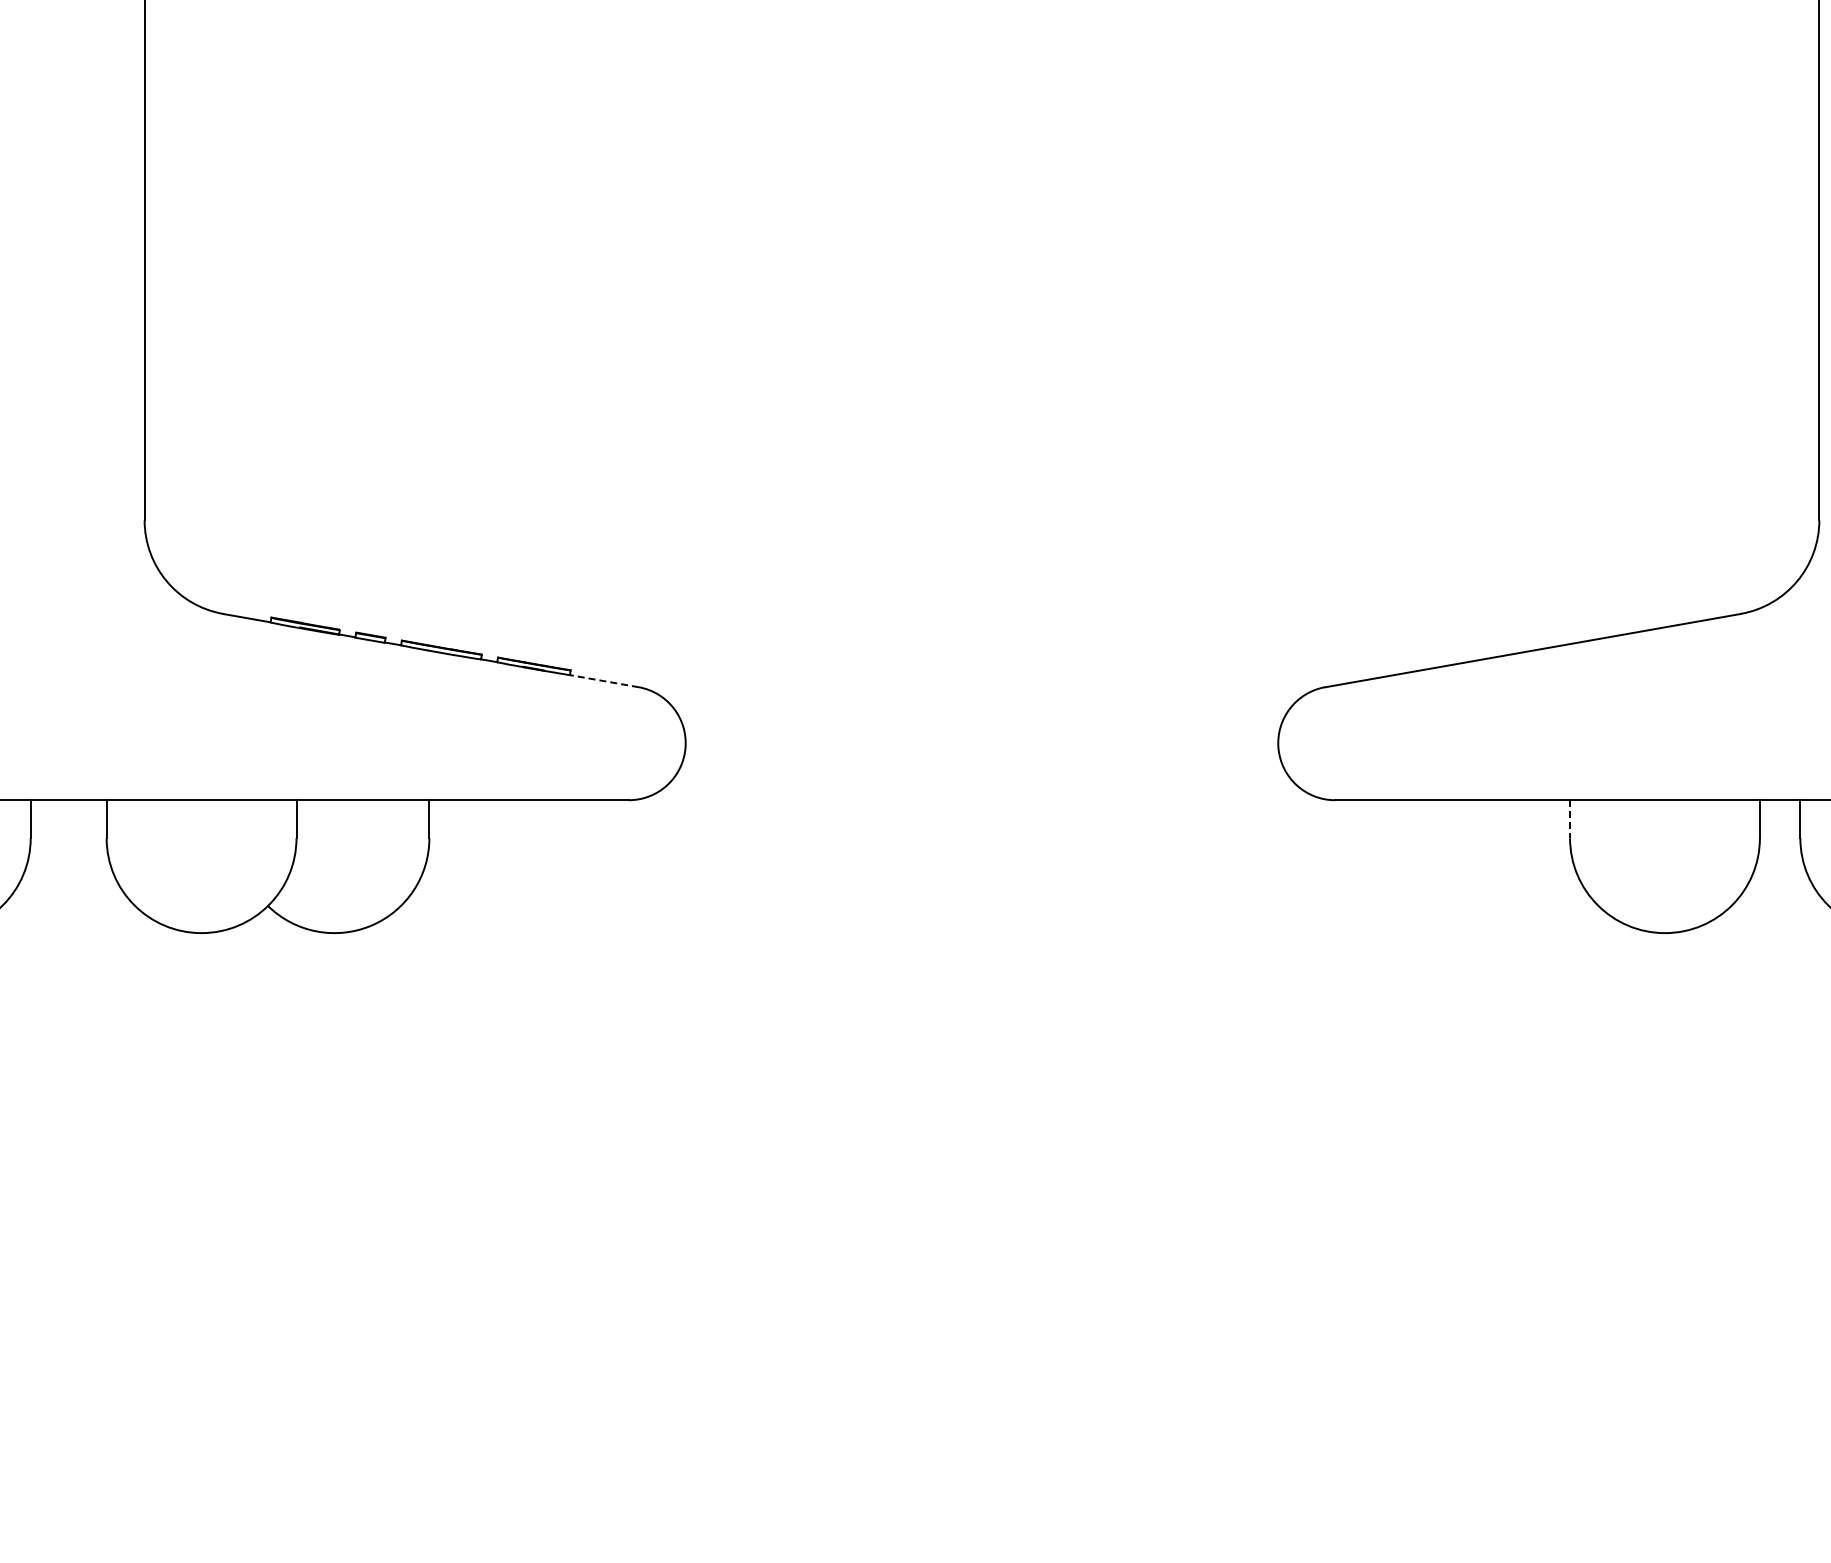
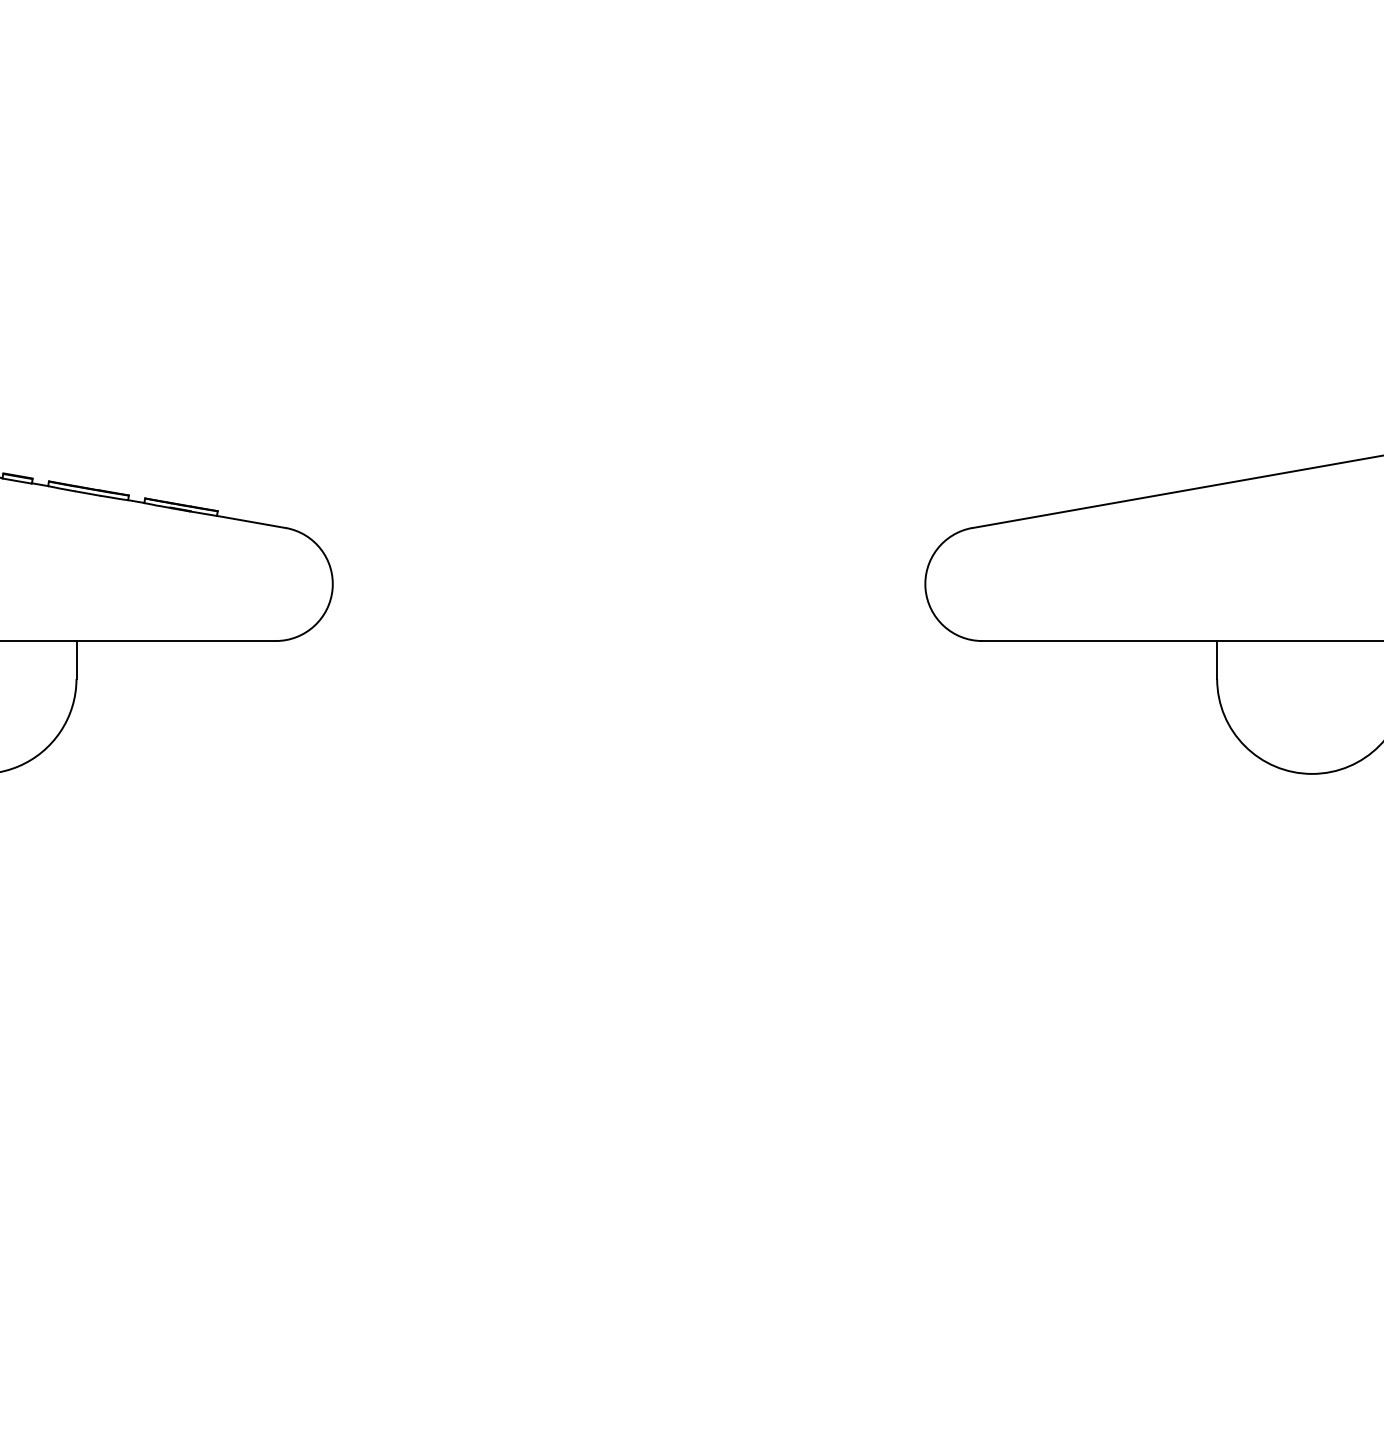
line: (604, 681) -> (251, 522), dashed -> solid
line: (1570, 819) -> (1217, 660), dashed -> solid

